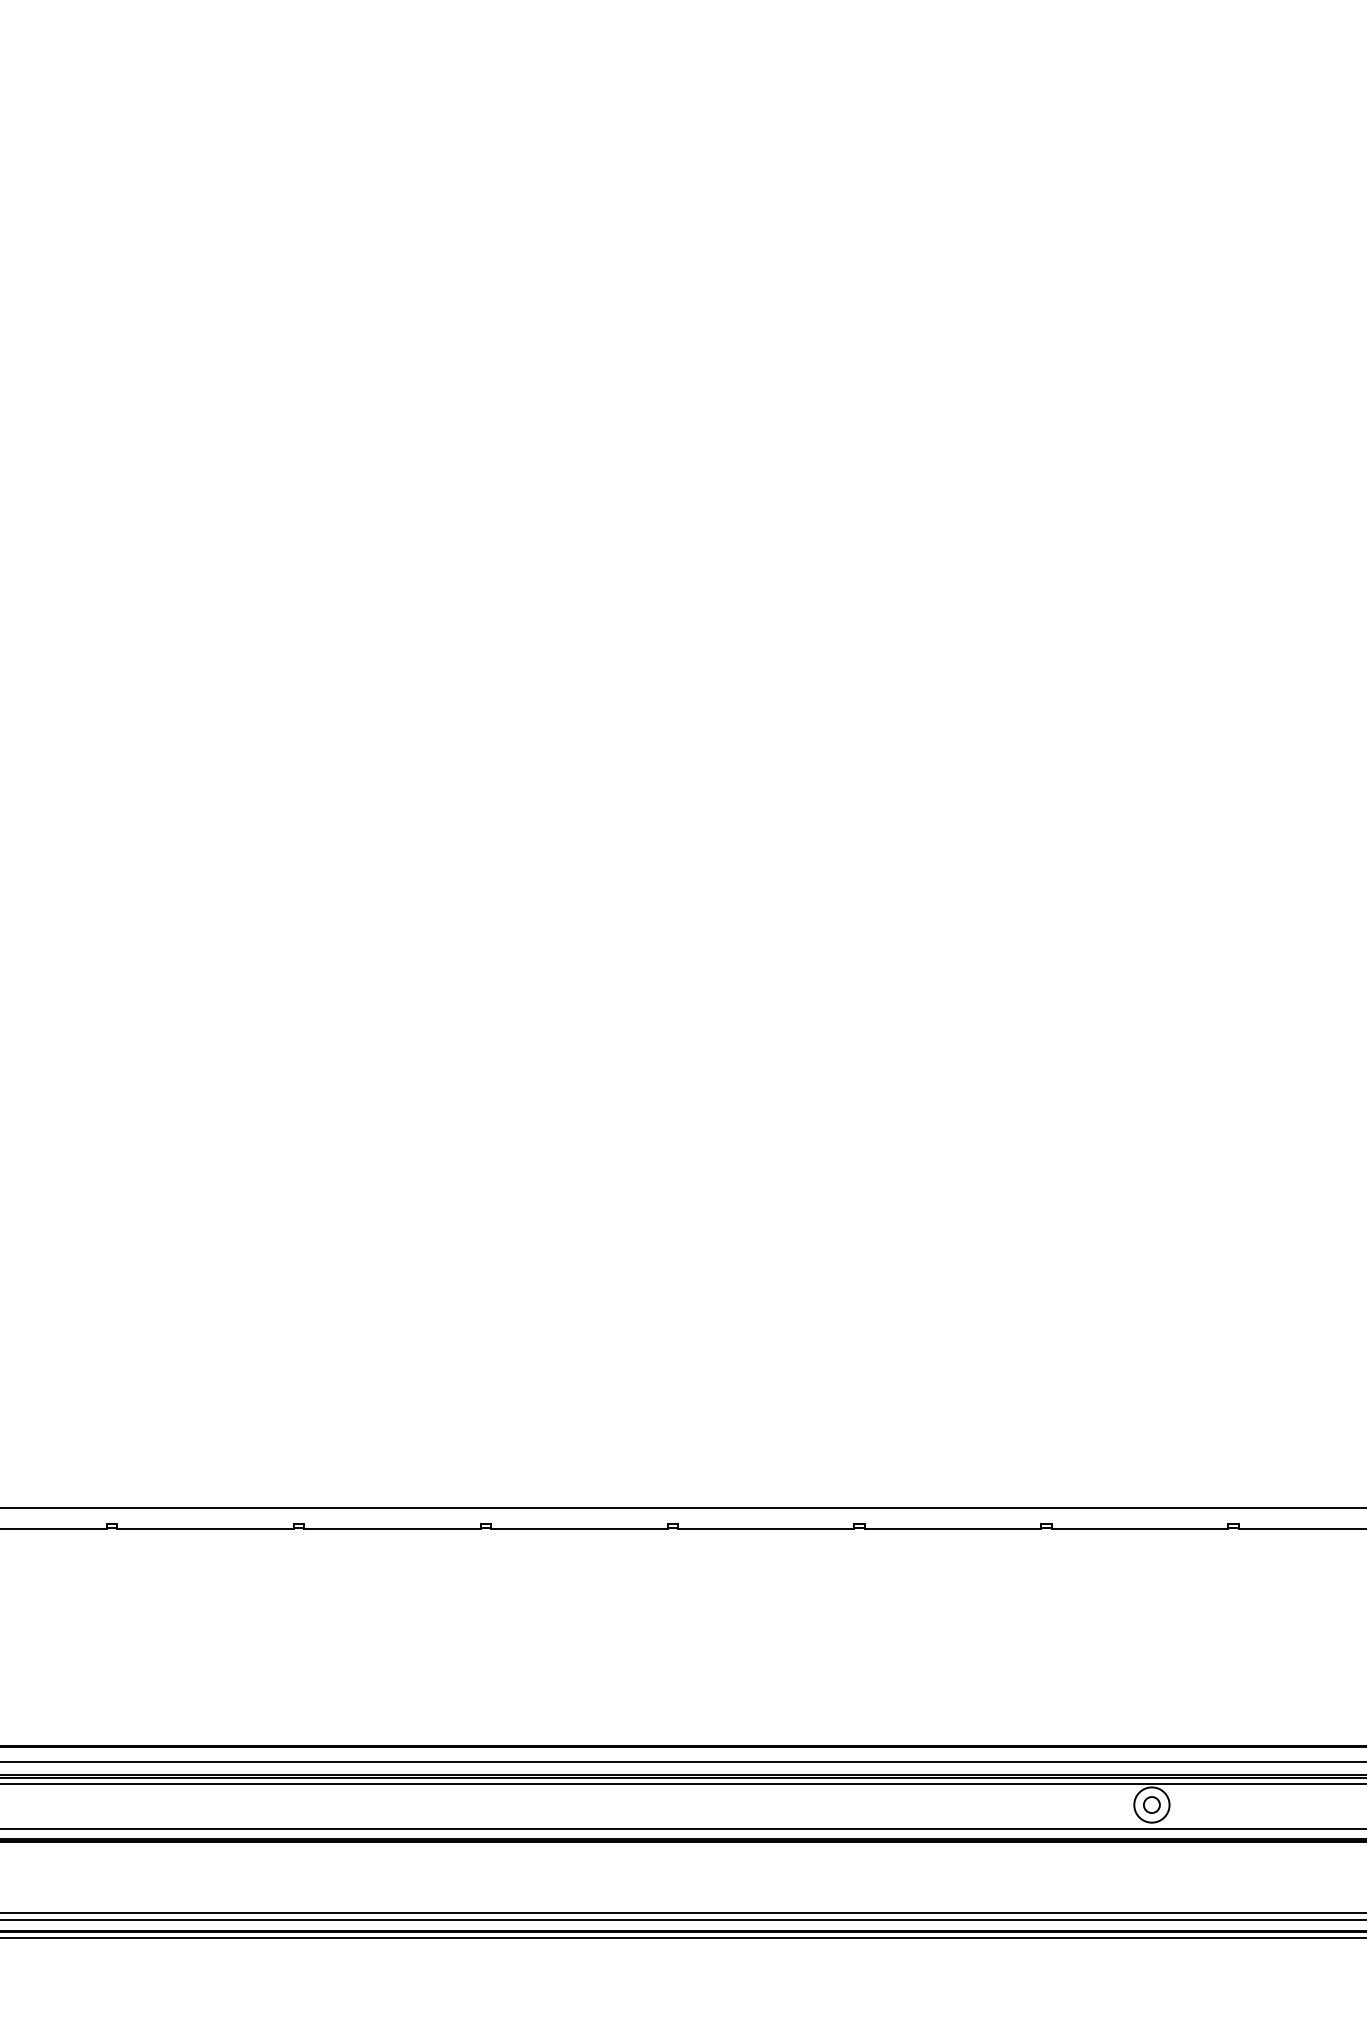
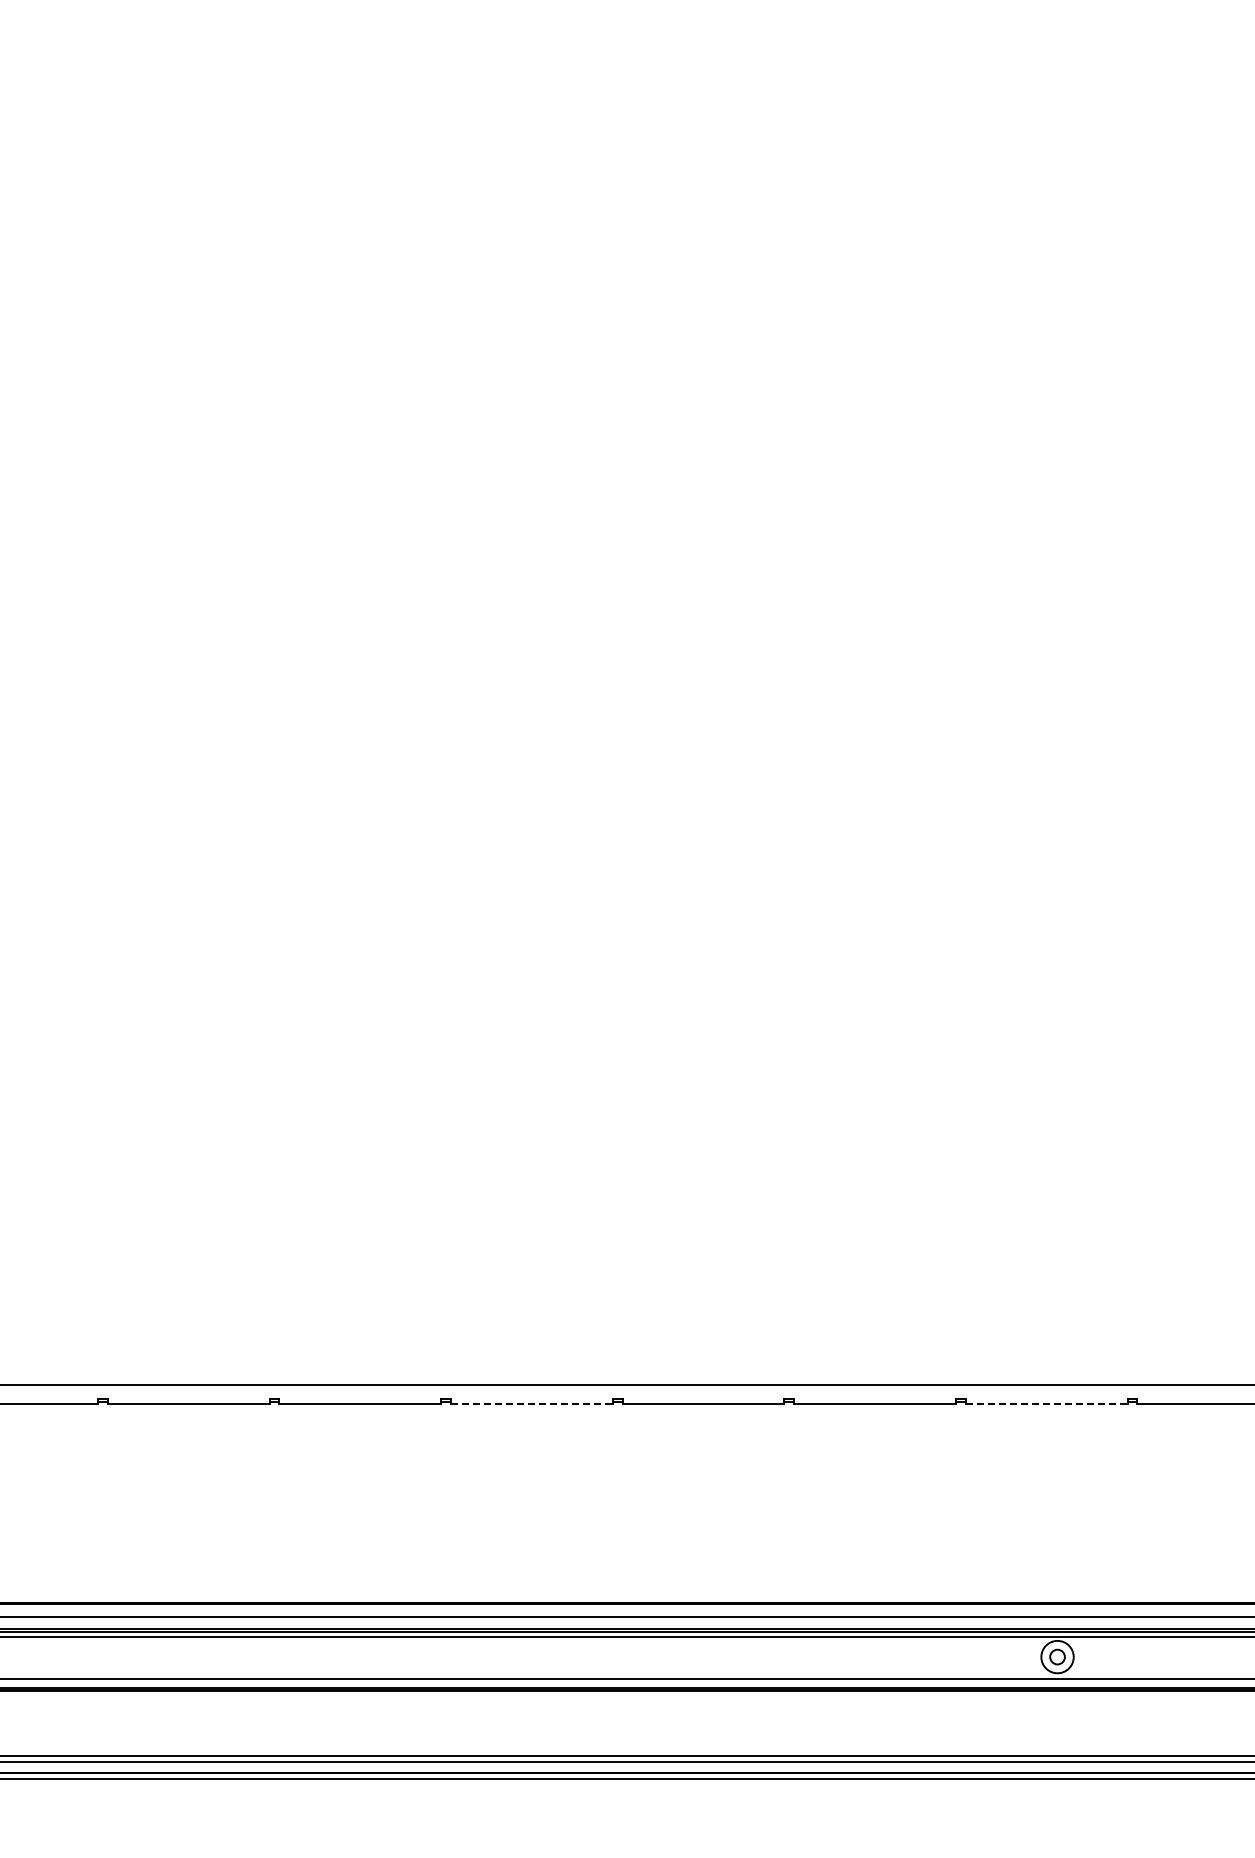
line: (578, 1528) -> (531, 1403), solid -> dashed
line: (1139, 1528) -> (1046, 1403), solid -> dashed

